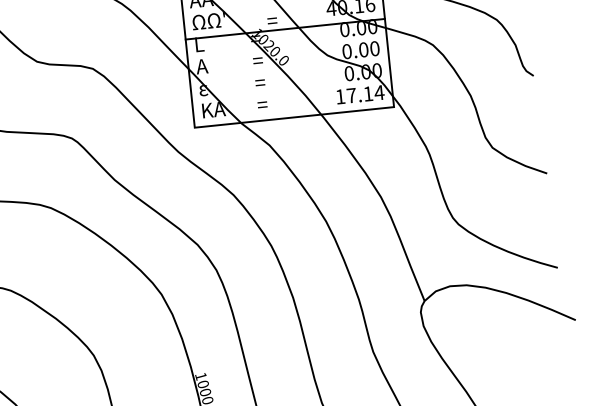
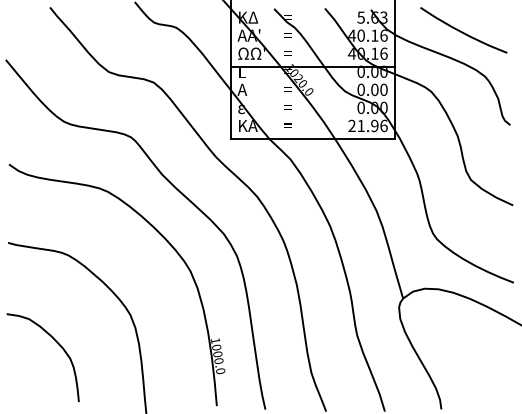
text: (271, 20) -> (287, 53), moved
text: (359, 94) -> (367, 125), 17.14 -> 21.96

